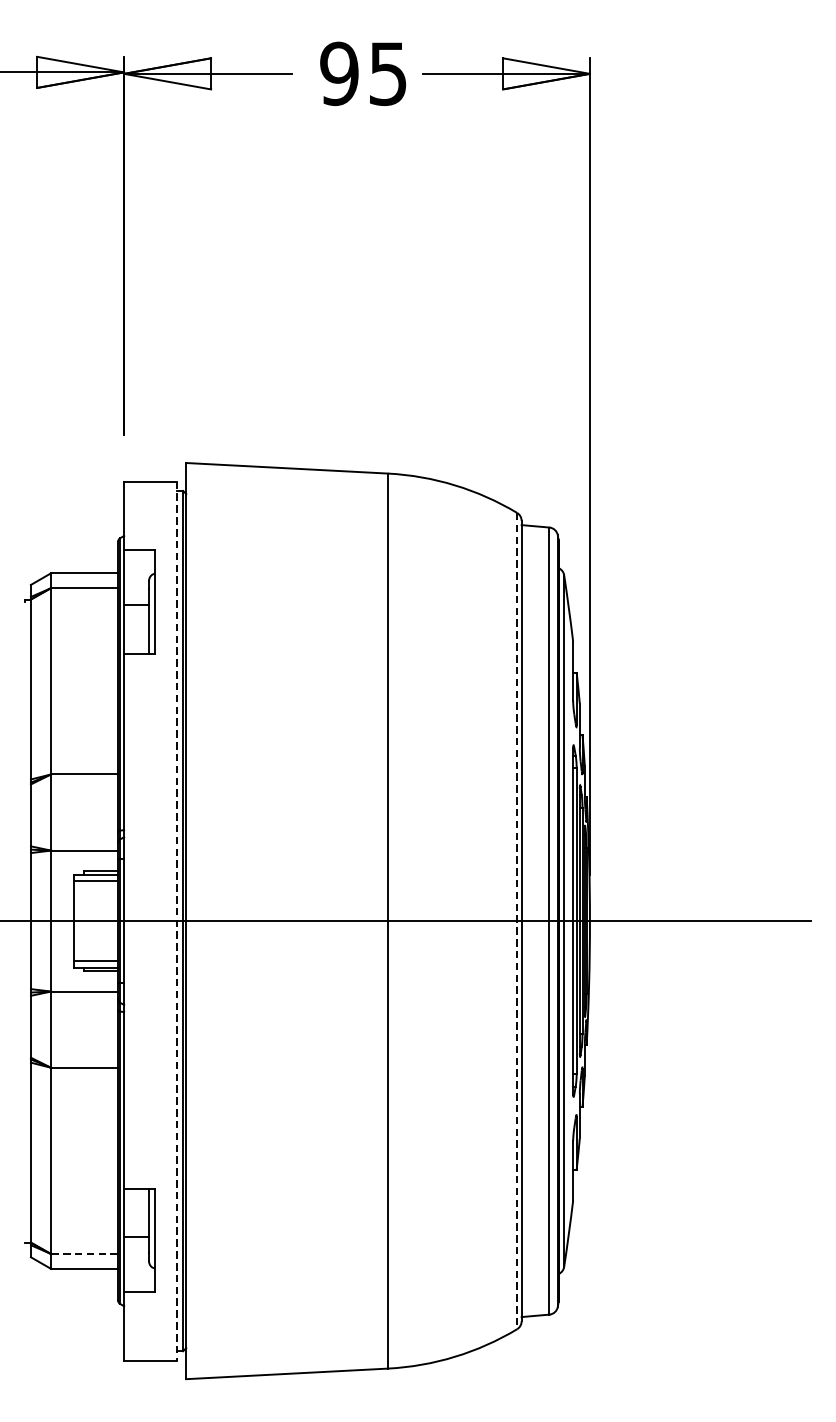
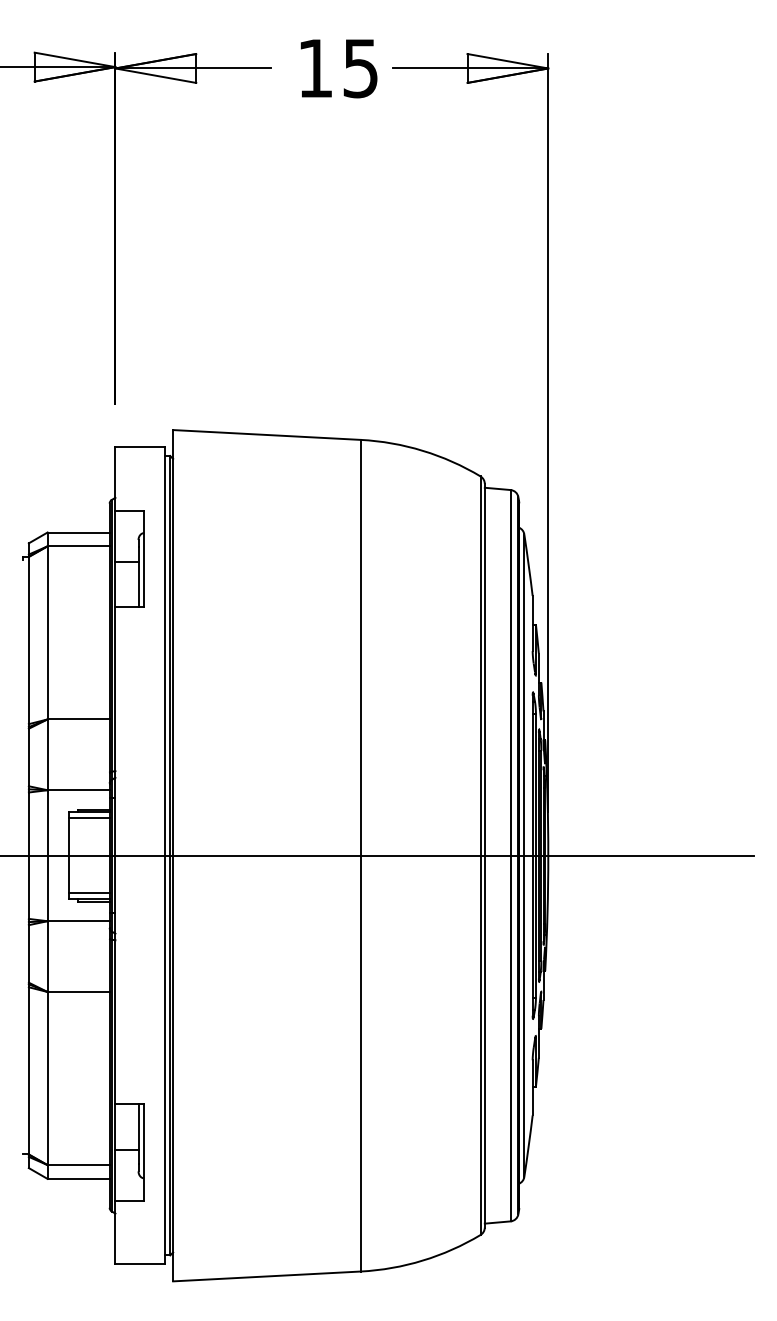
text: (339, 73) -> (315, 68), 95 -> 15
line: (176, 921) -> (164, 856), dashed -> solid
line: (517, 921) -> (480, 856), dashed -> solid
line: (85, 1254) -> (79, 1165), dashed -> solid

